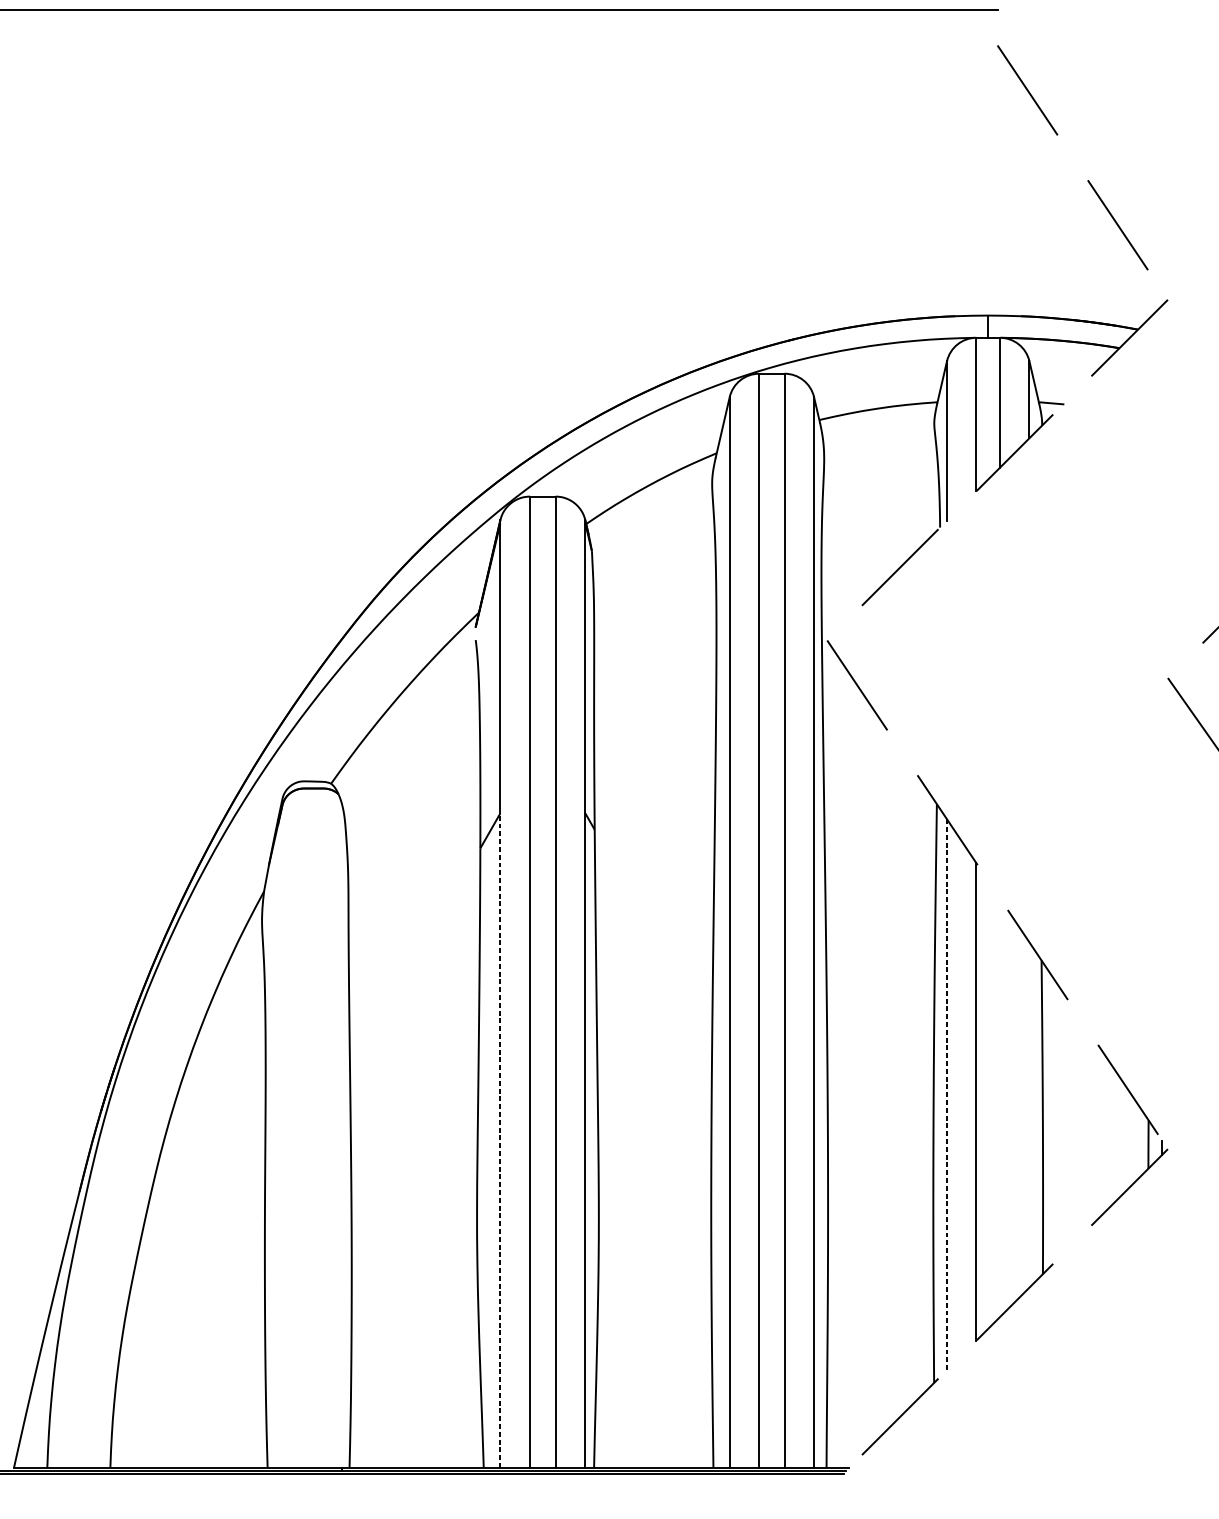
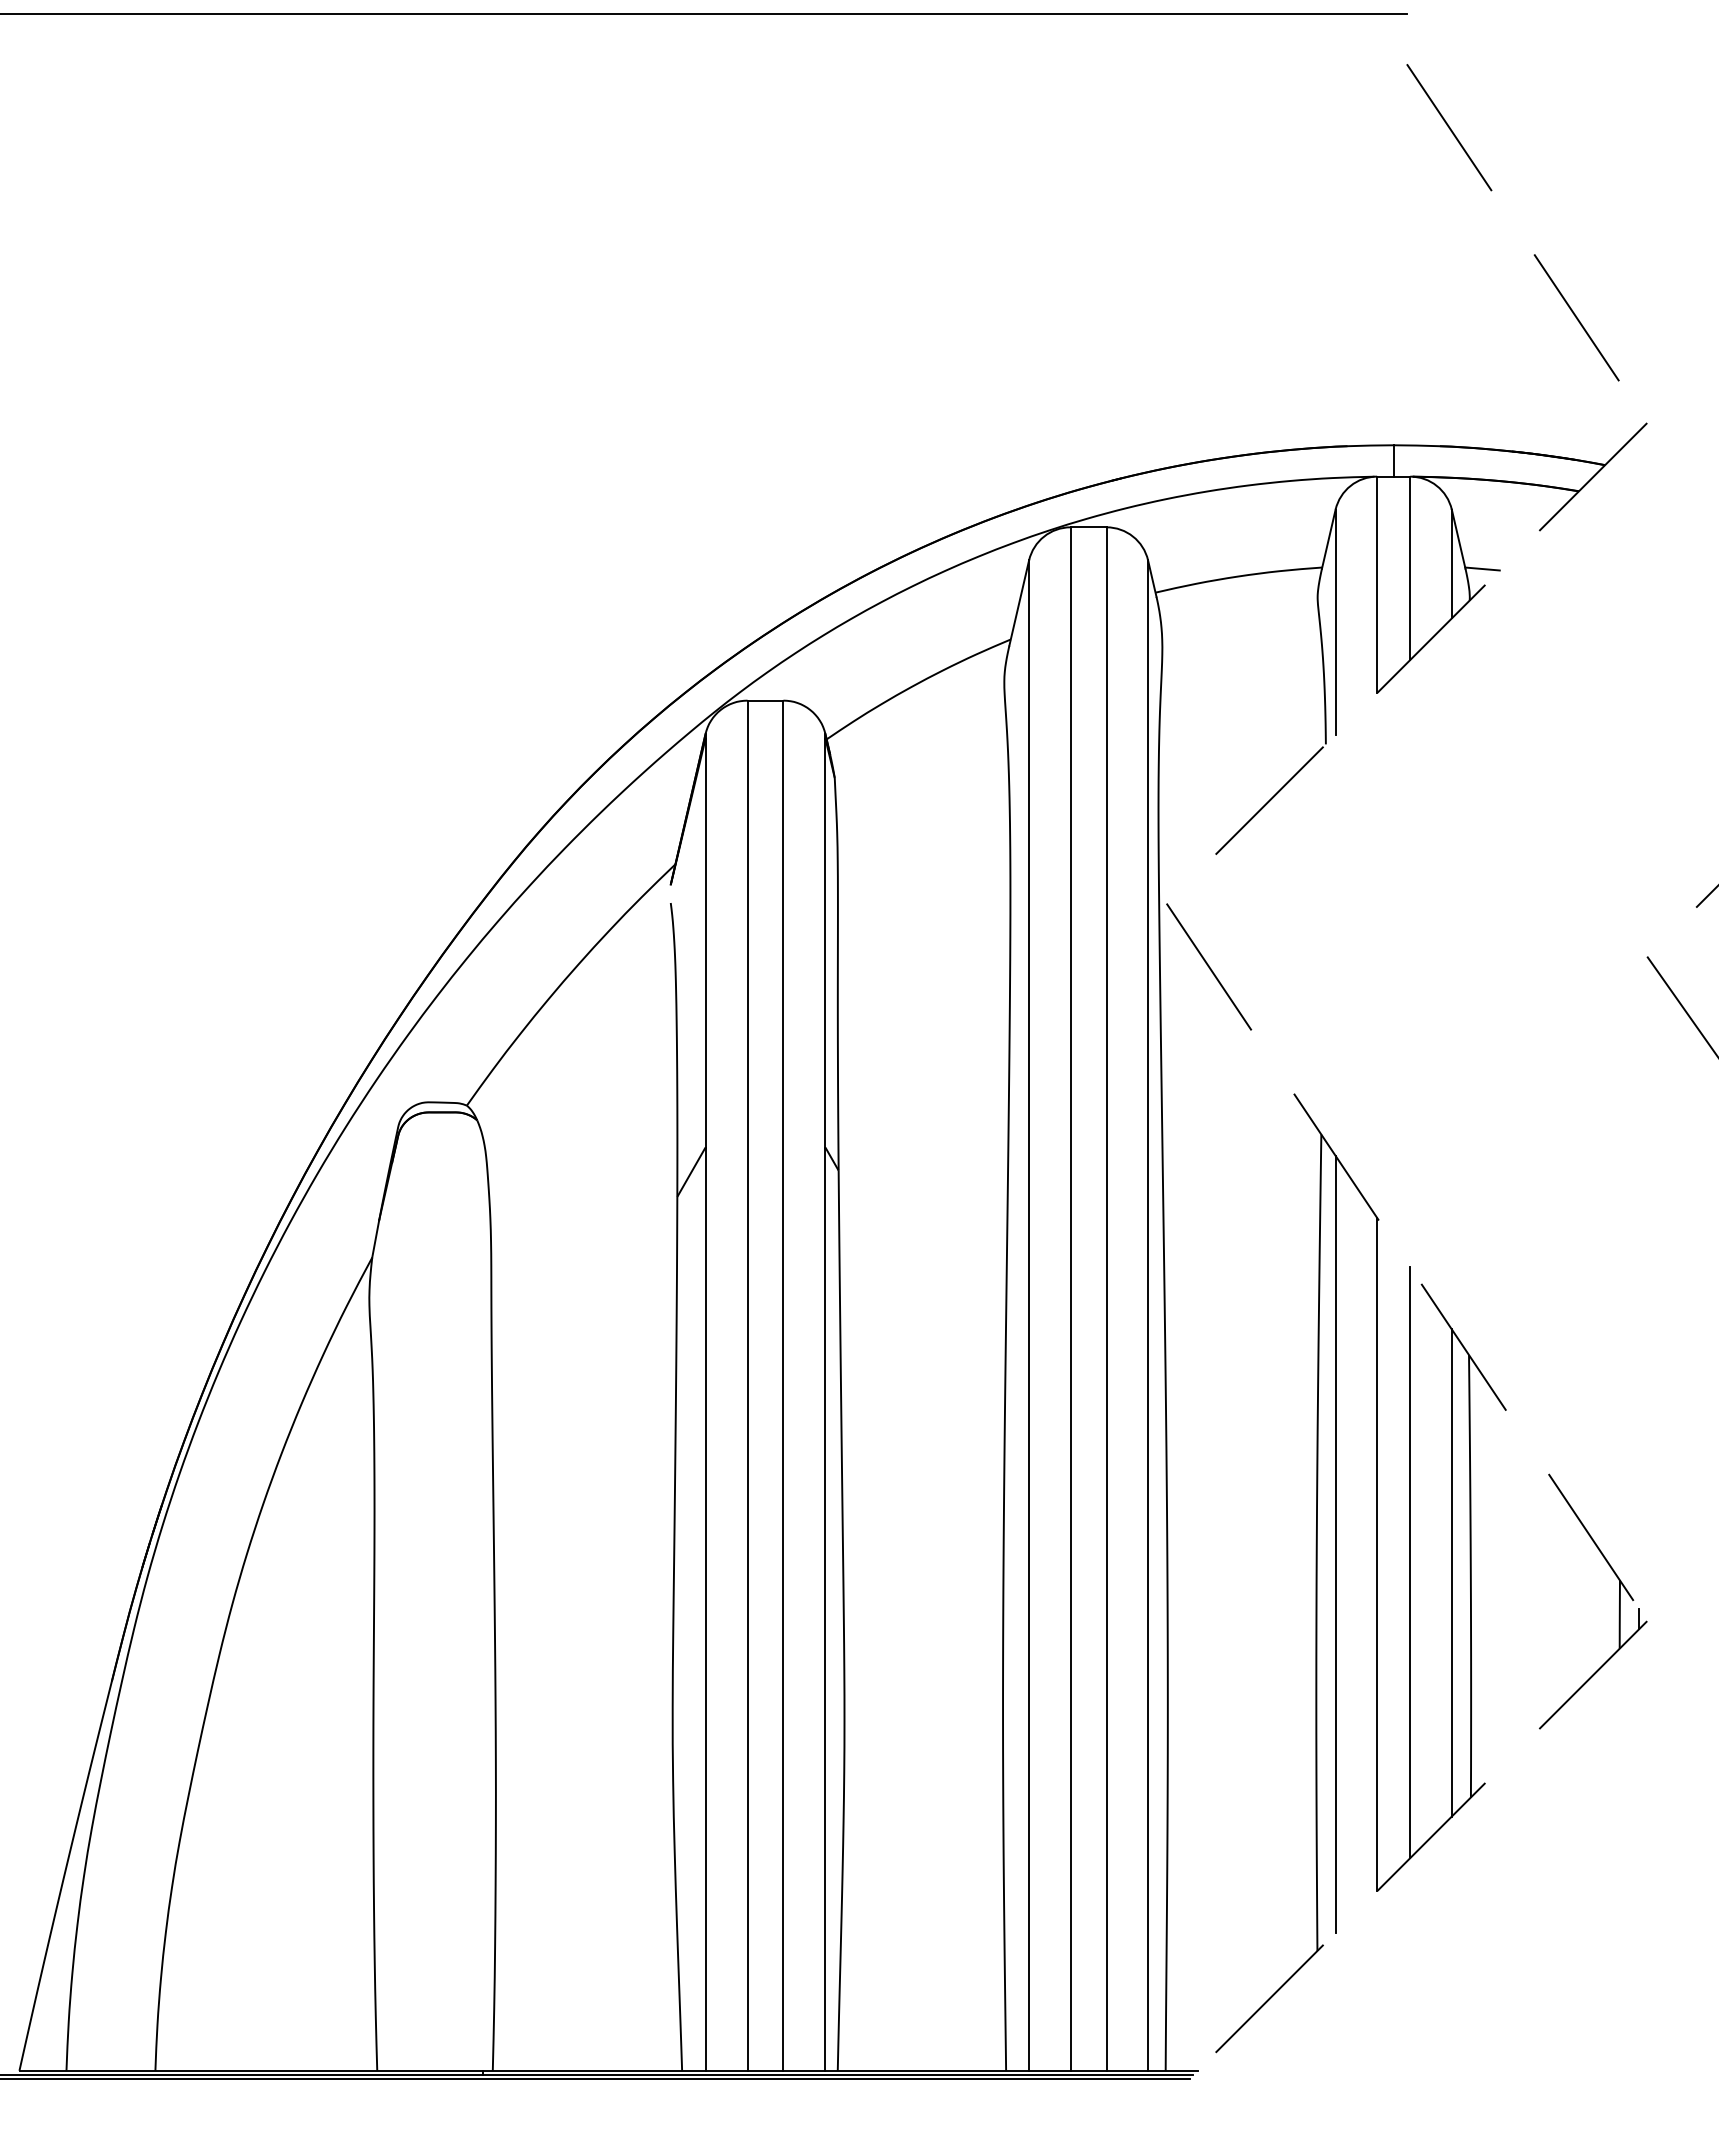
line: (946, 1094) -> (1335, 1543), dashed -> solid
line: (1000, 1107) -> (1410, 1562), added
line: (1029, 1114) -> (1451, 1572), added
line: (500, 1140) -> (705, 1609), dashed -> solid

